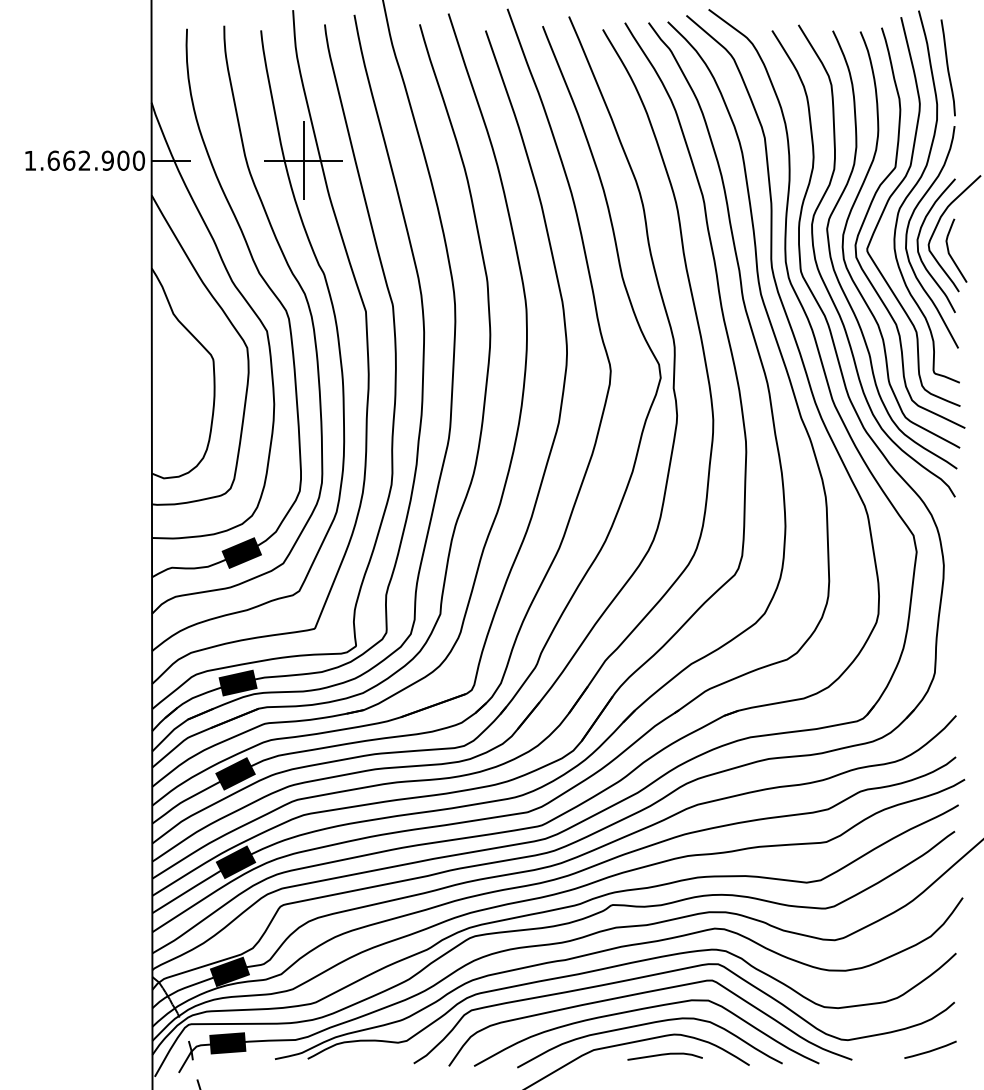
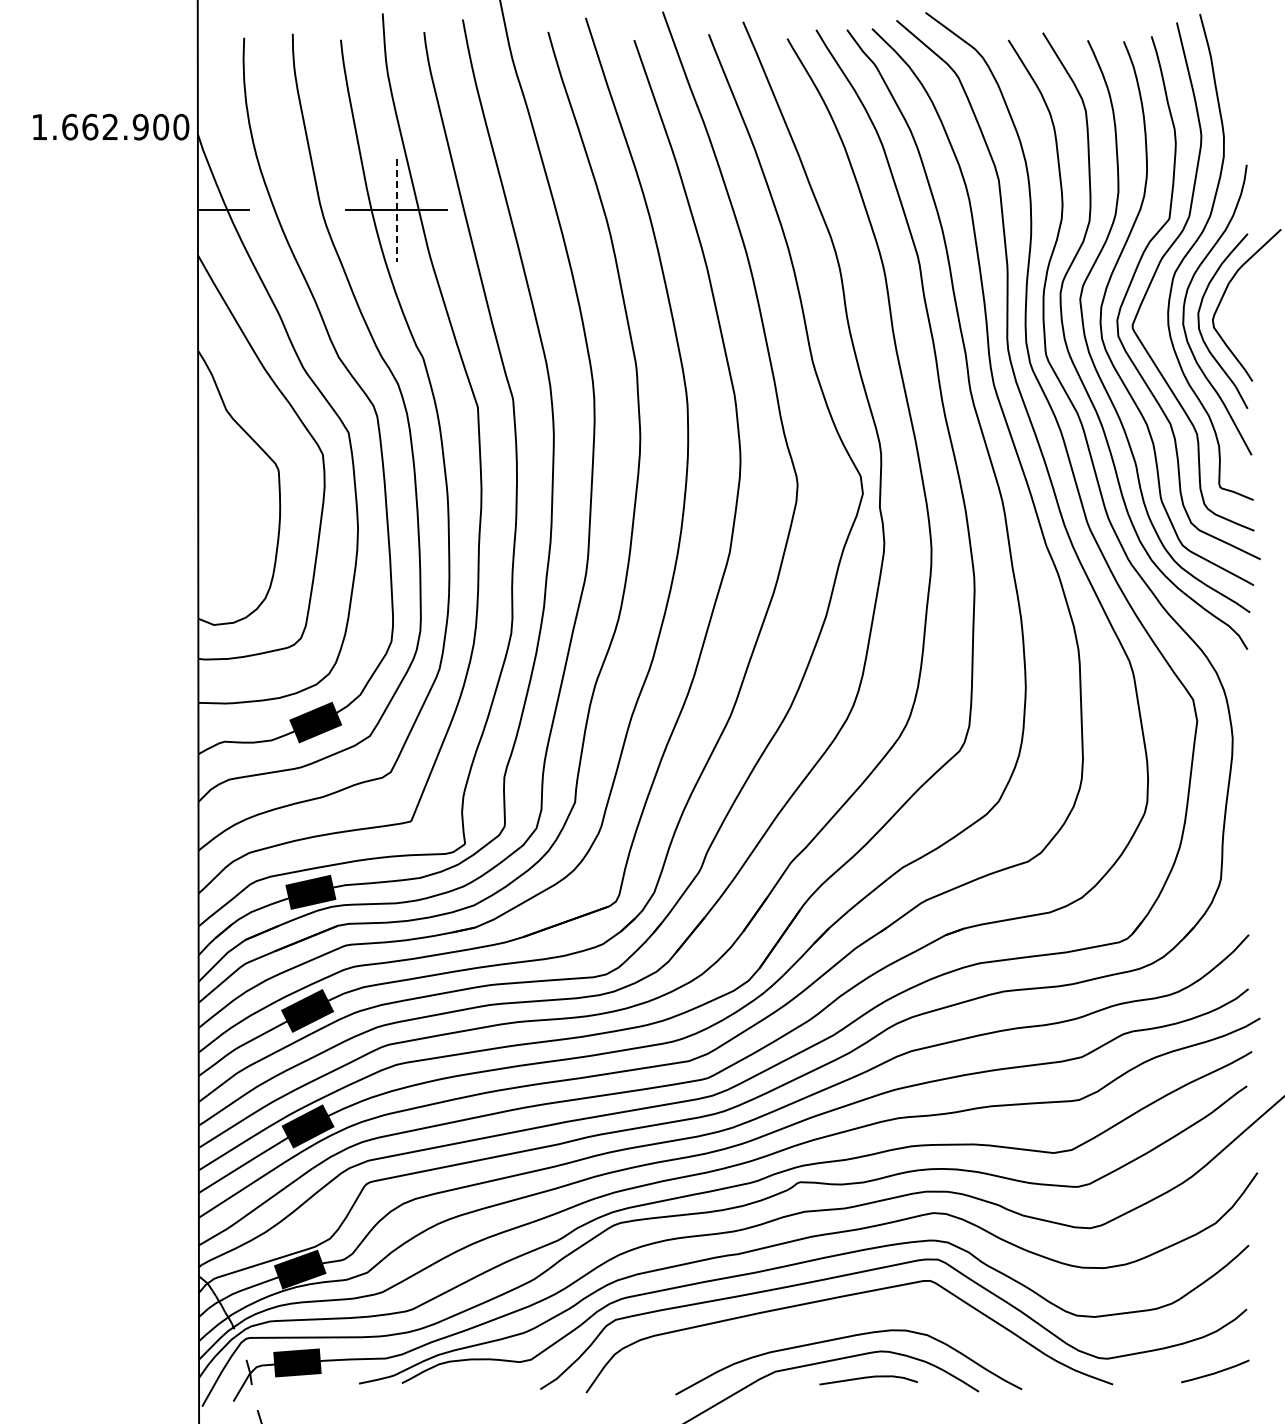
curve: (948, 67) -> (1238, 88), removed
text: (85, 160) -> (111, 126), moved
line: (303, 161) -> (396, 210), solid -> dashed
curve: (950, 254) -> (1241, 332), removed
curve: (641, 1010) -> (837, 1319), removed

